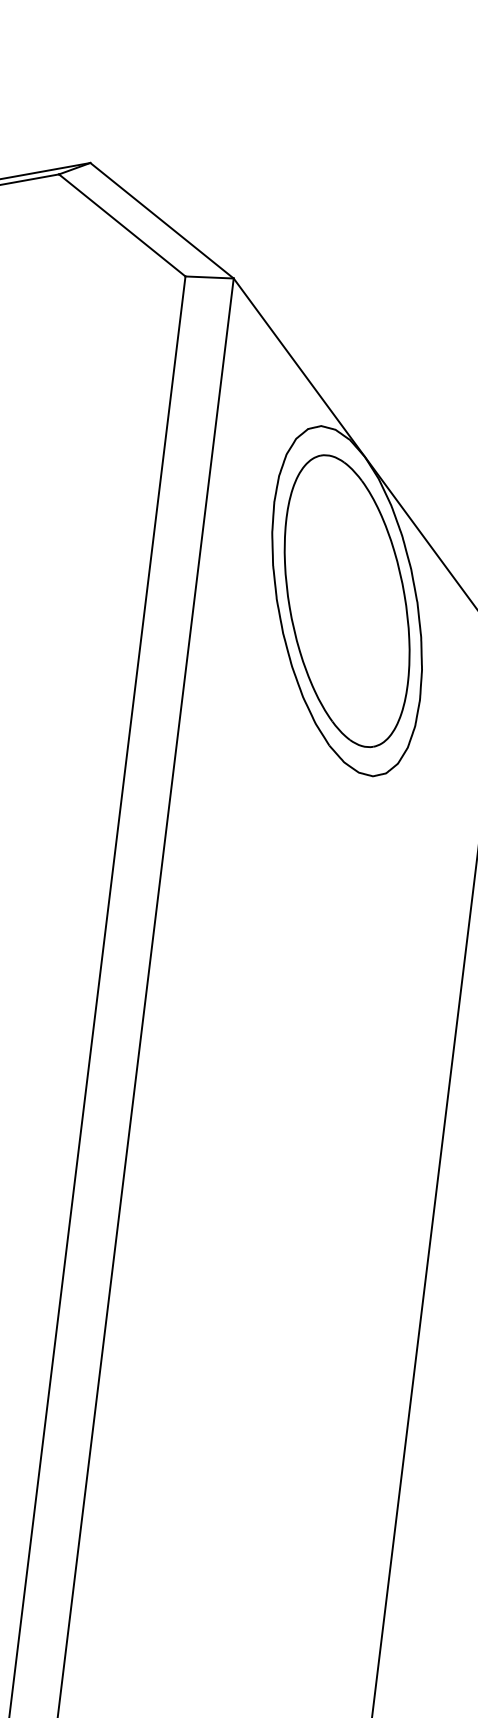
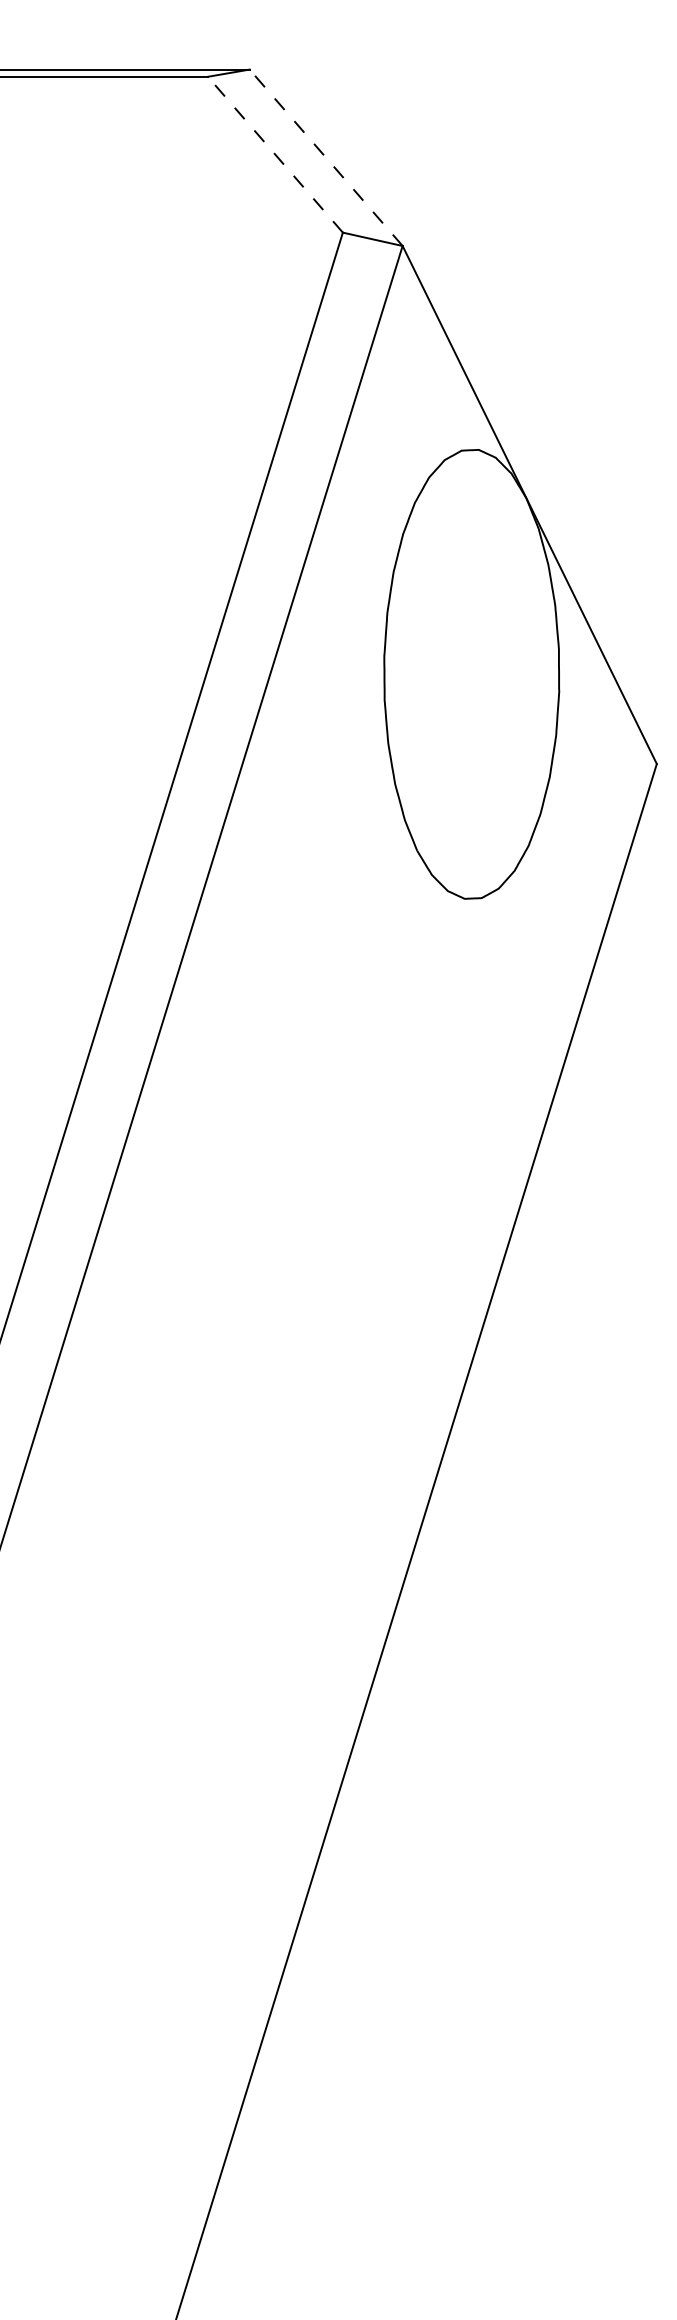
line: (162, 220) -> (326, 157), solid -> dashed
line: (122, 225) -> (275, 154), solid -> dashed
part: (346, 600) -> (471, 673), removed

